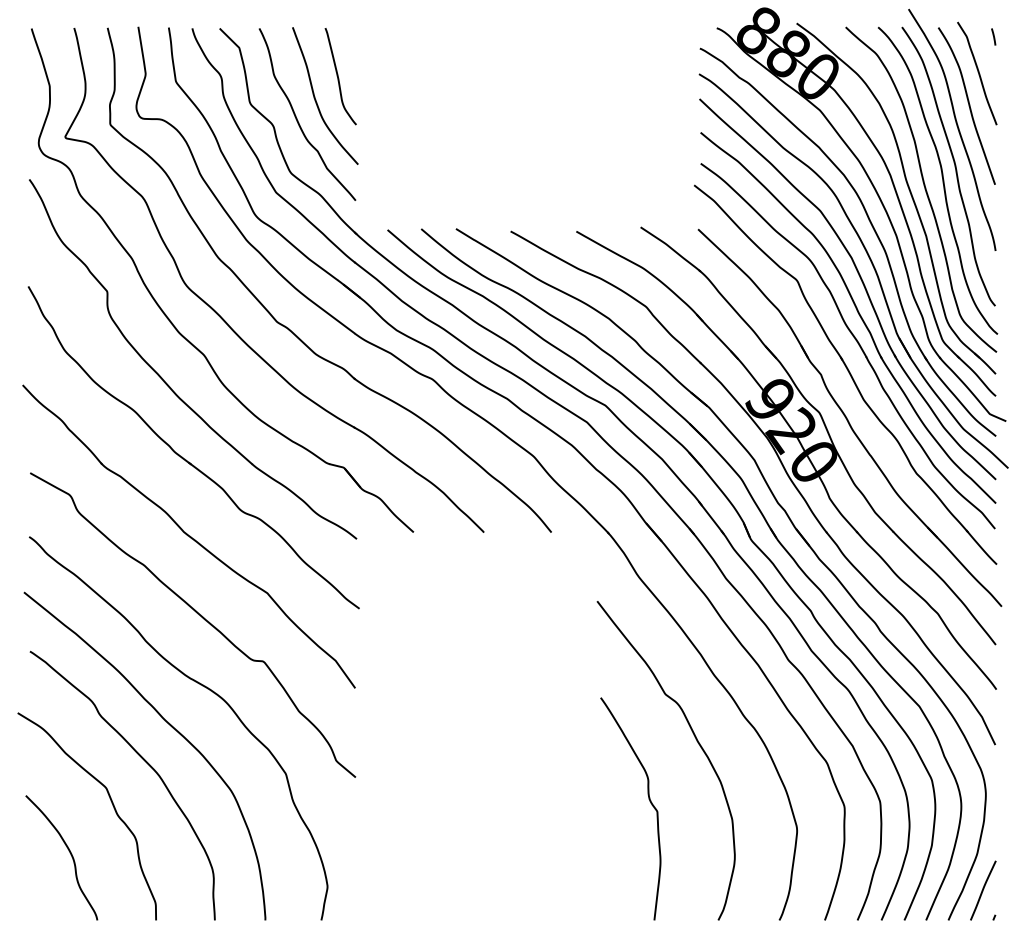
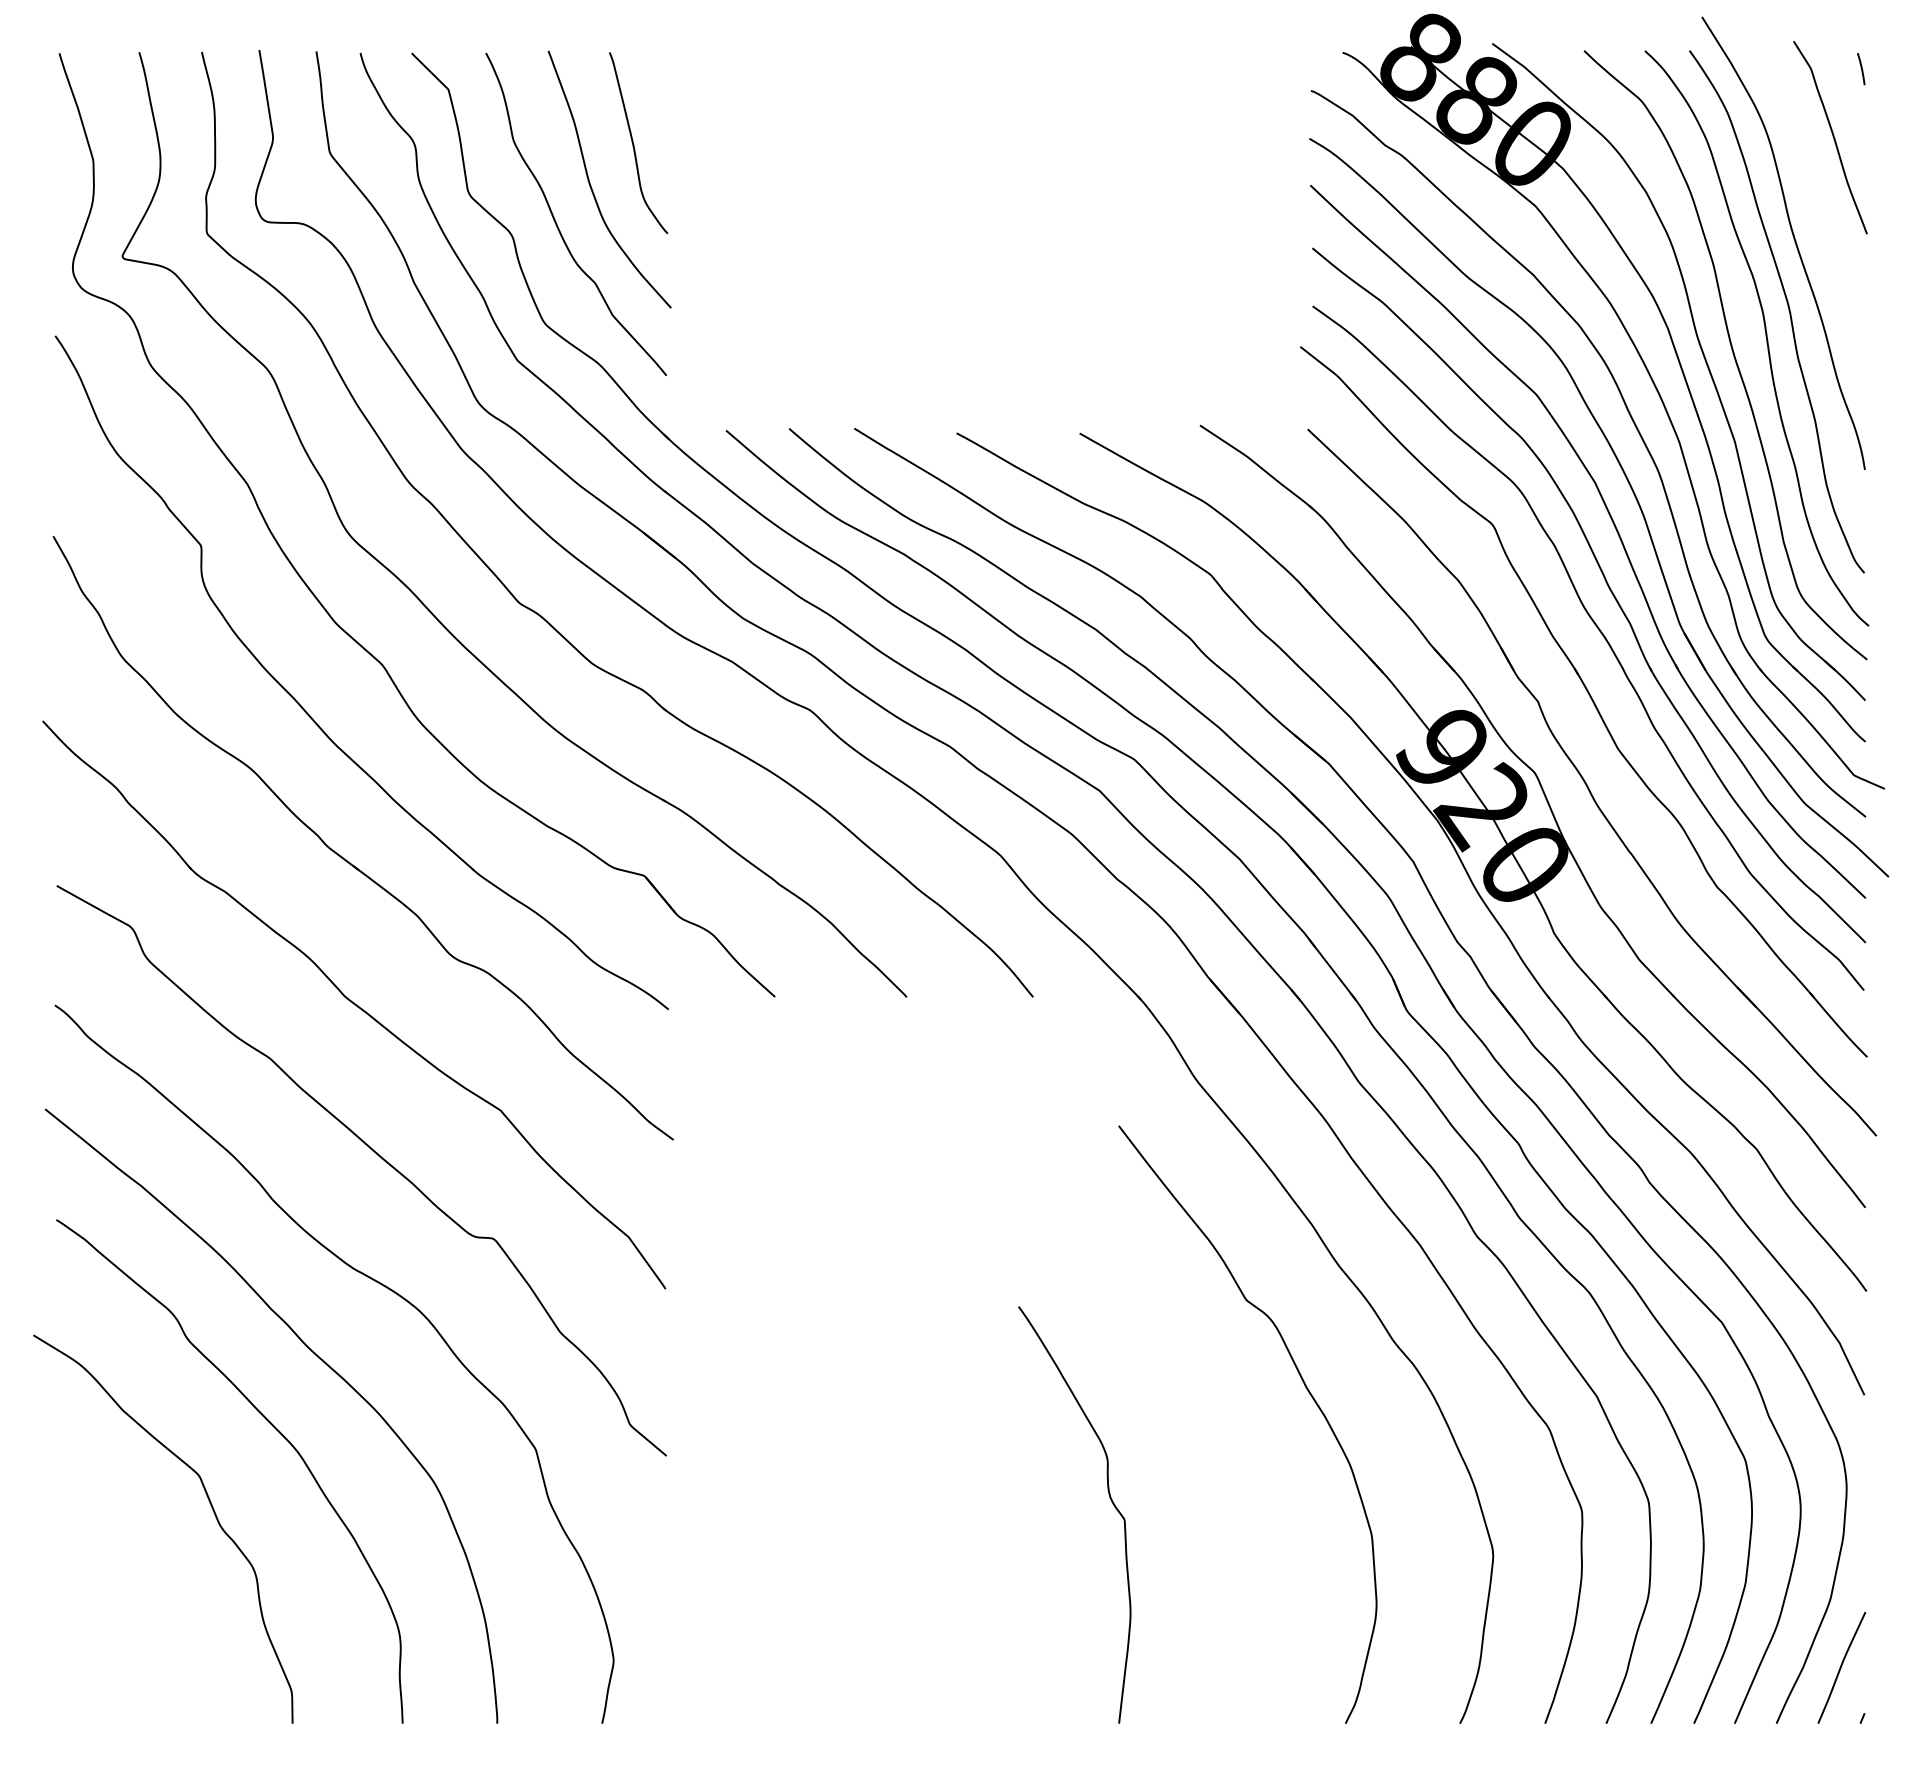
curve: (968, 105) -> (1814, 197), removed
curve: (648, 799) -> (1108, 1497), moved
curve: (68, 851) -> (128, 1594), removed

